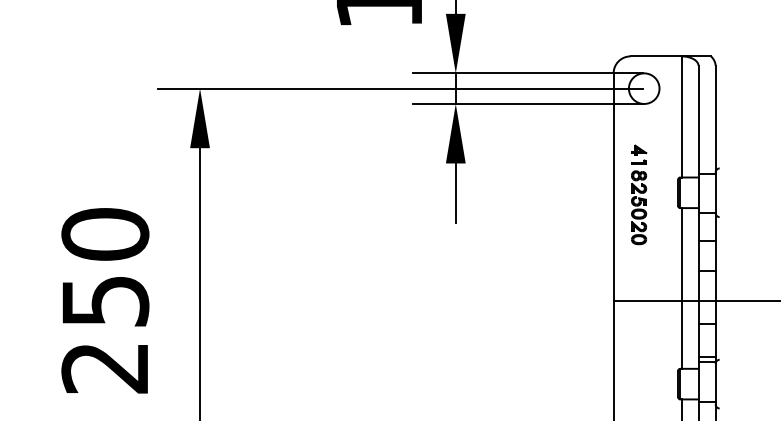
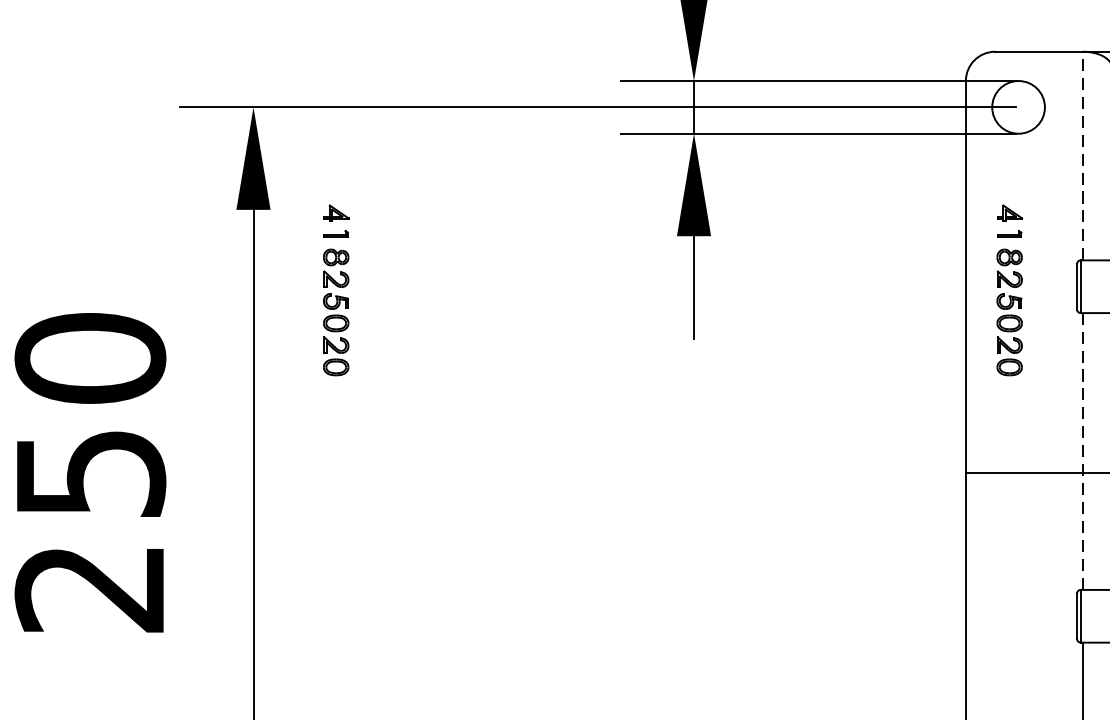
line: (681, 116) -> (1082, 155), solid -> dashed
part: (248, 194) -> (336, 289), added
line: (681, 287) -> (1082, 449), solid -> dashed

